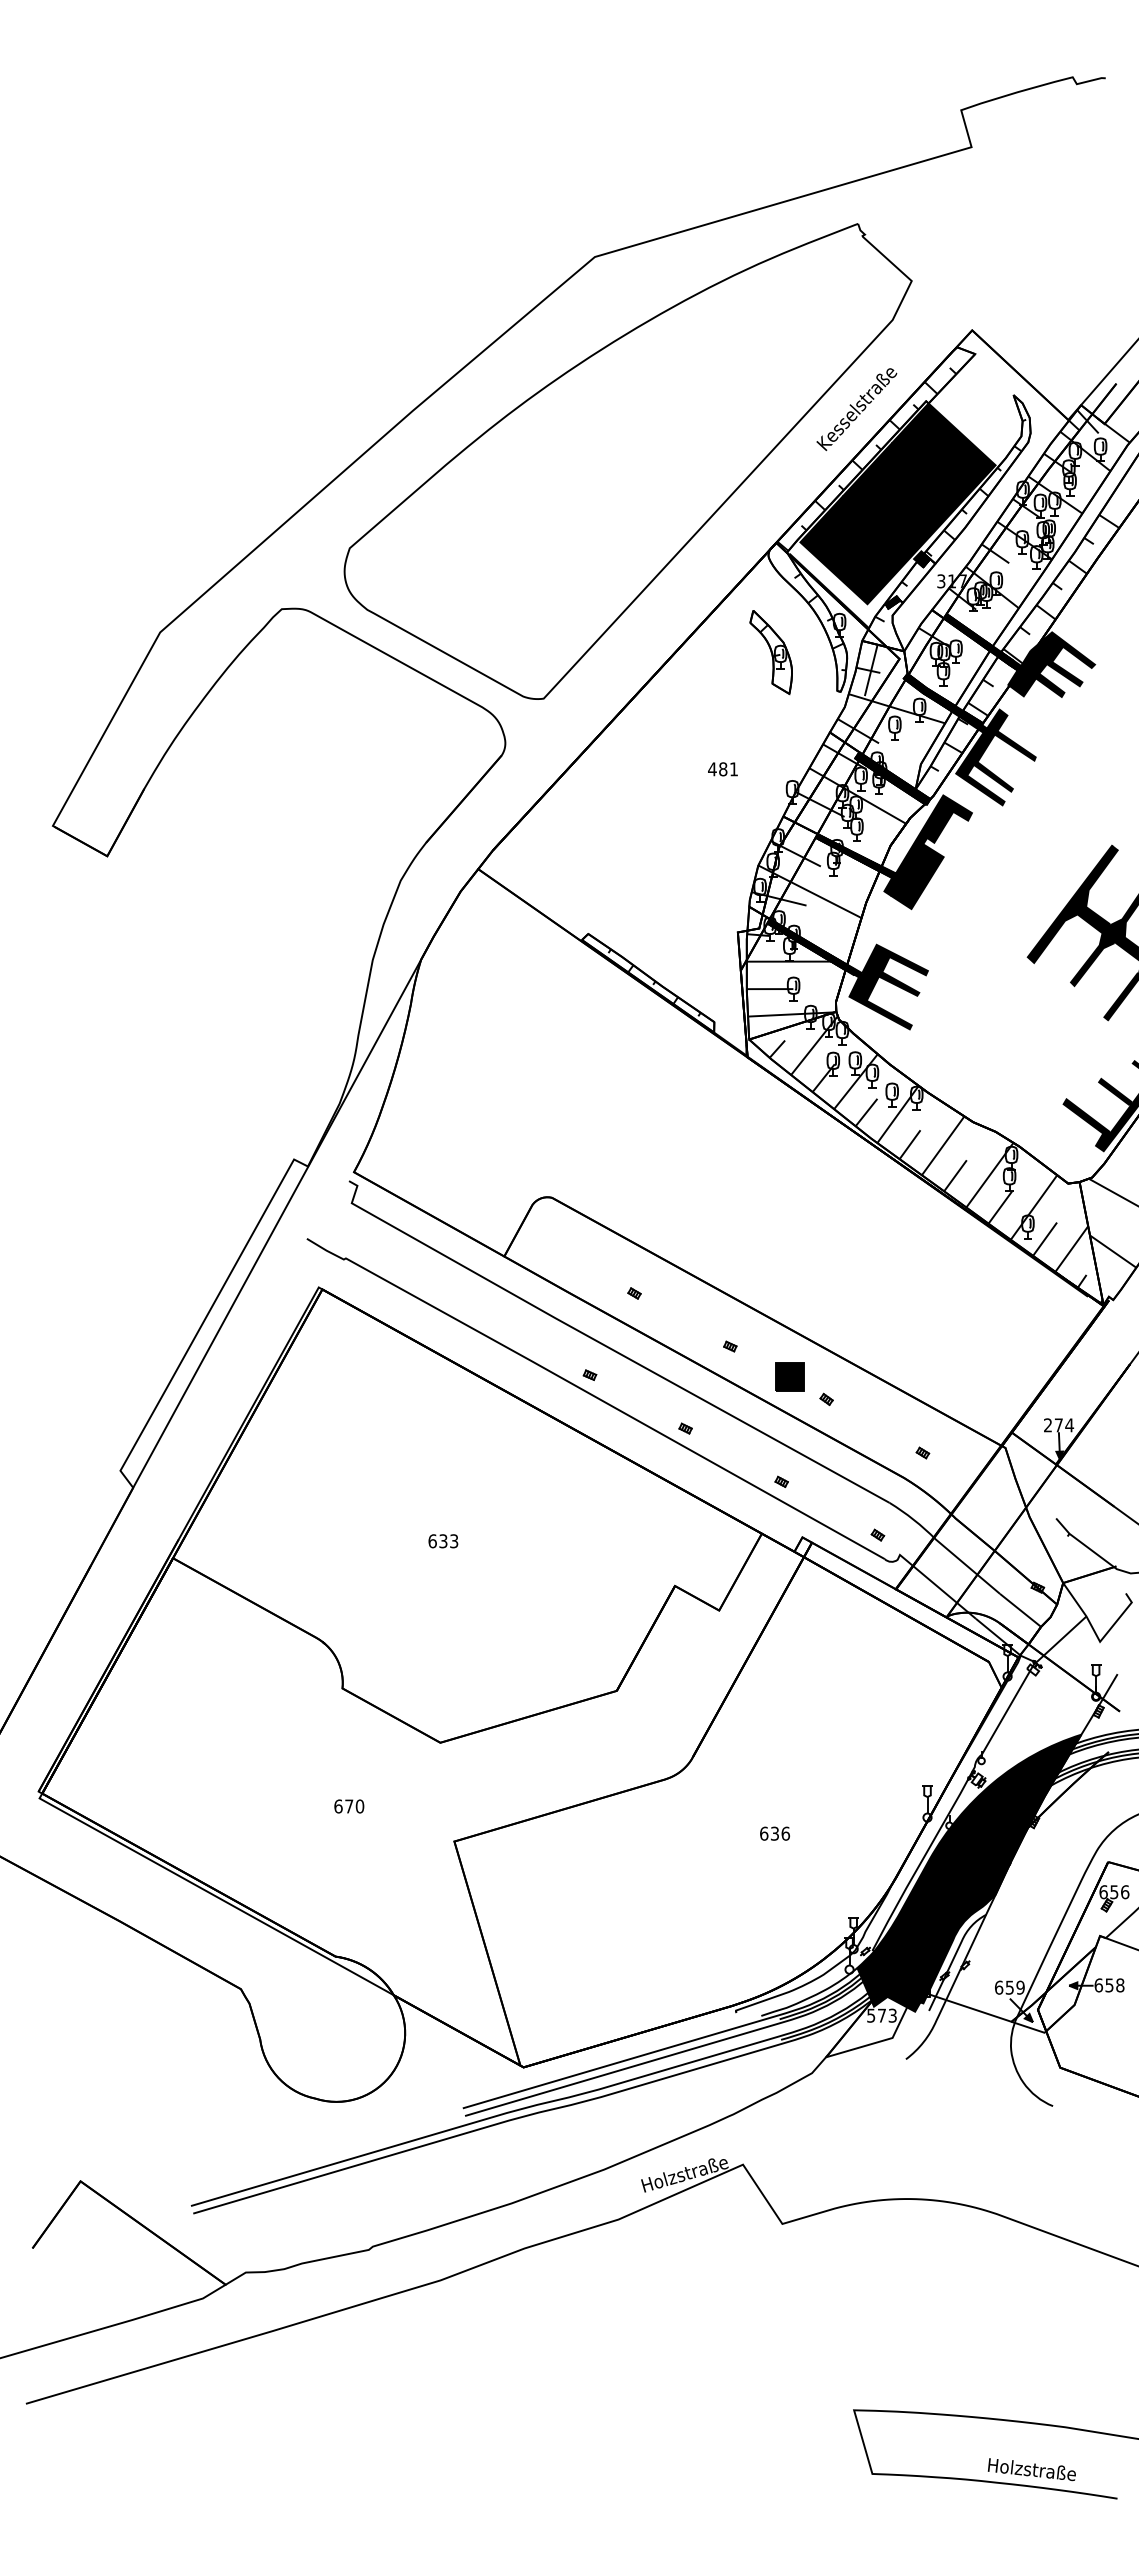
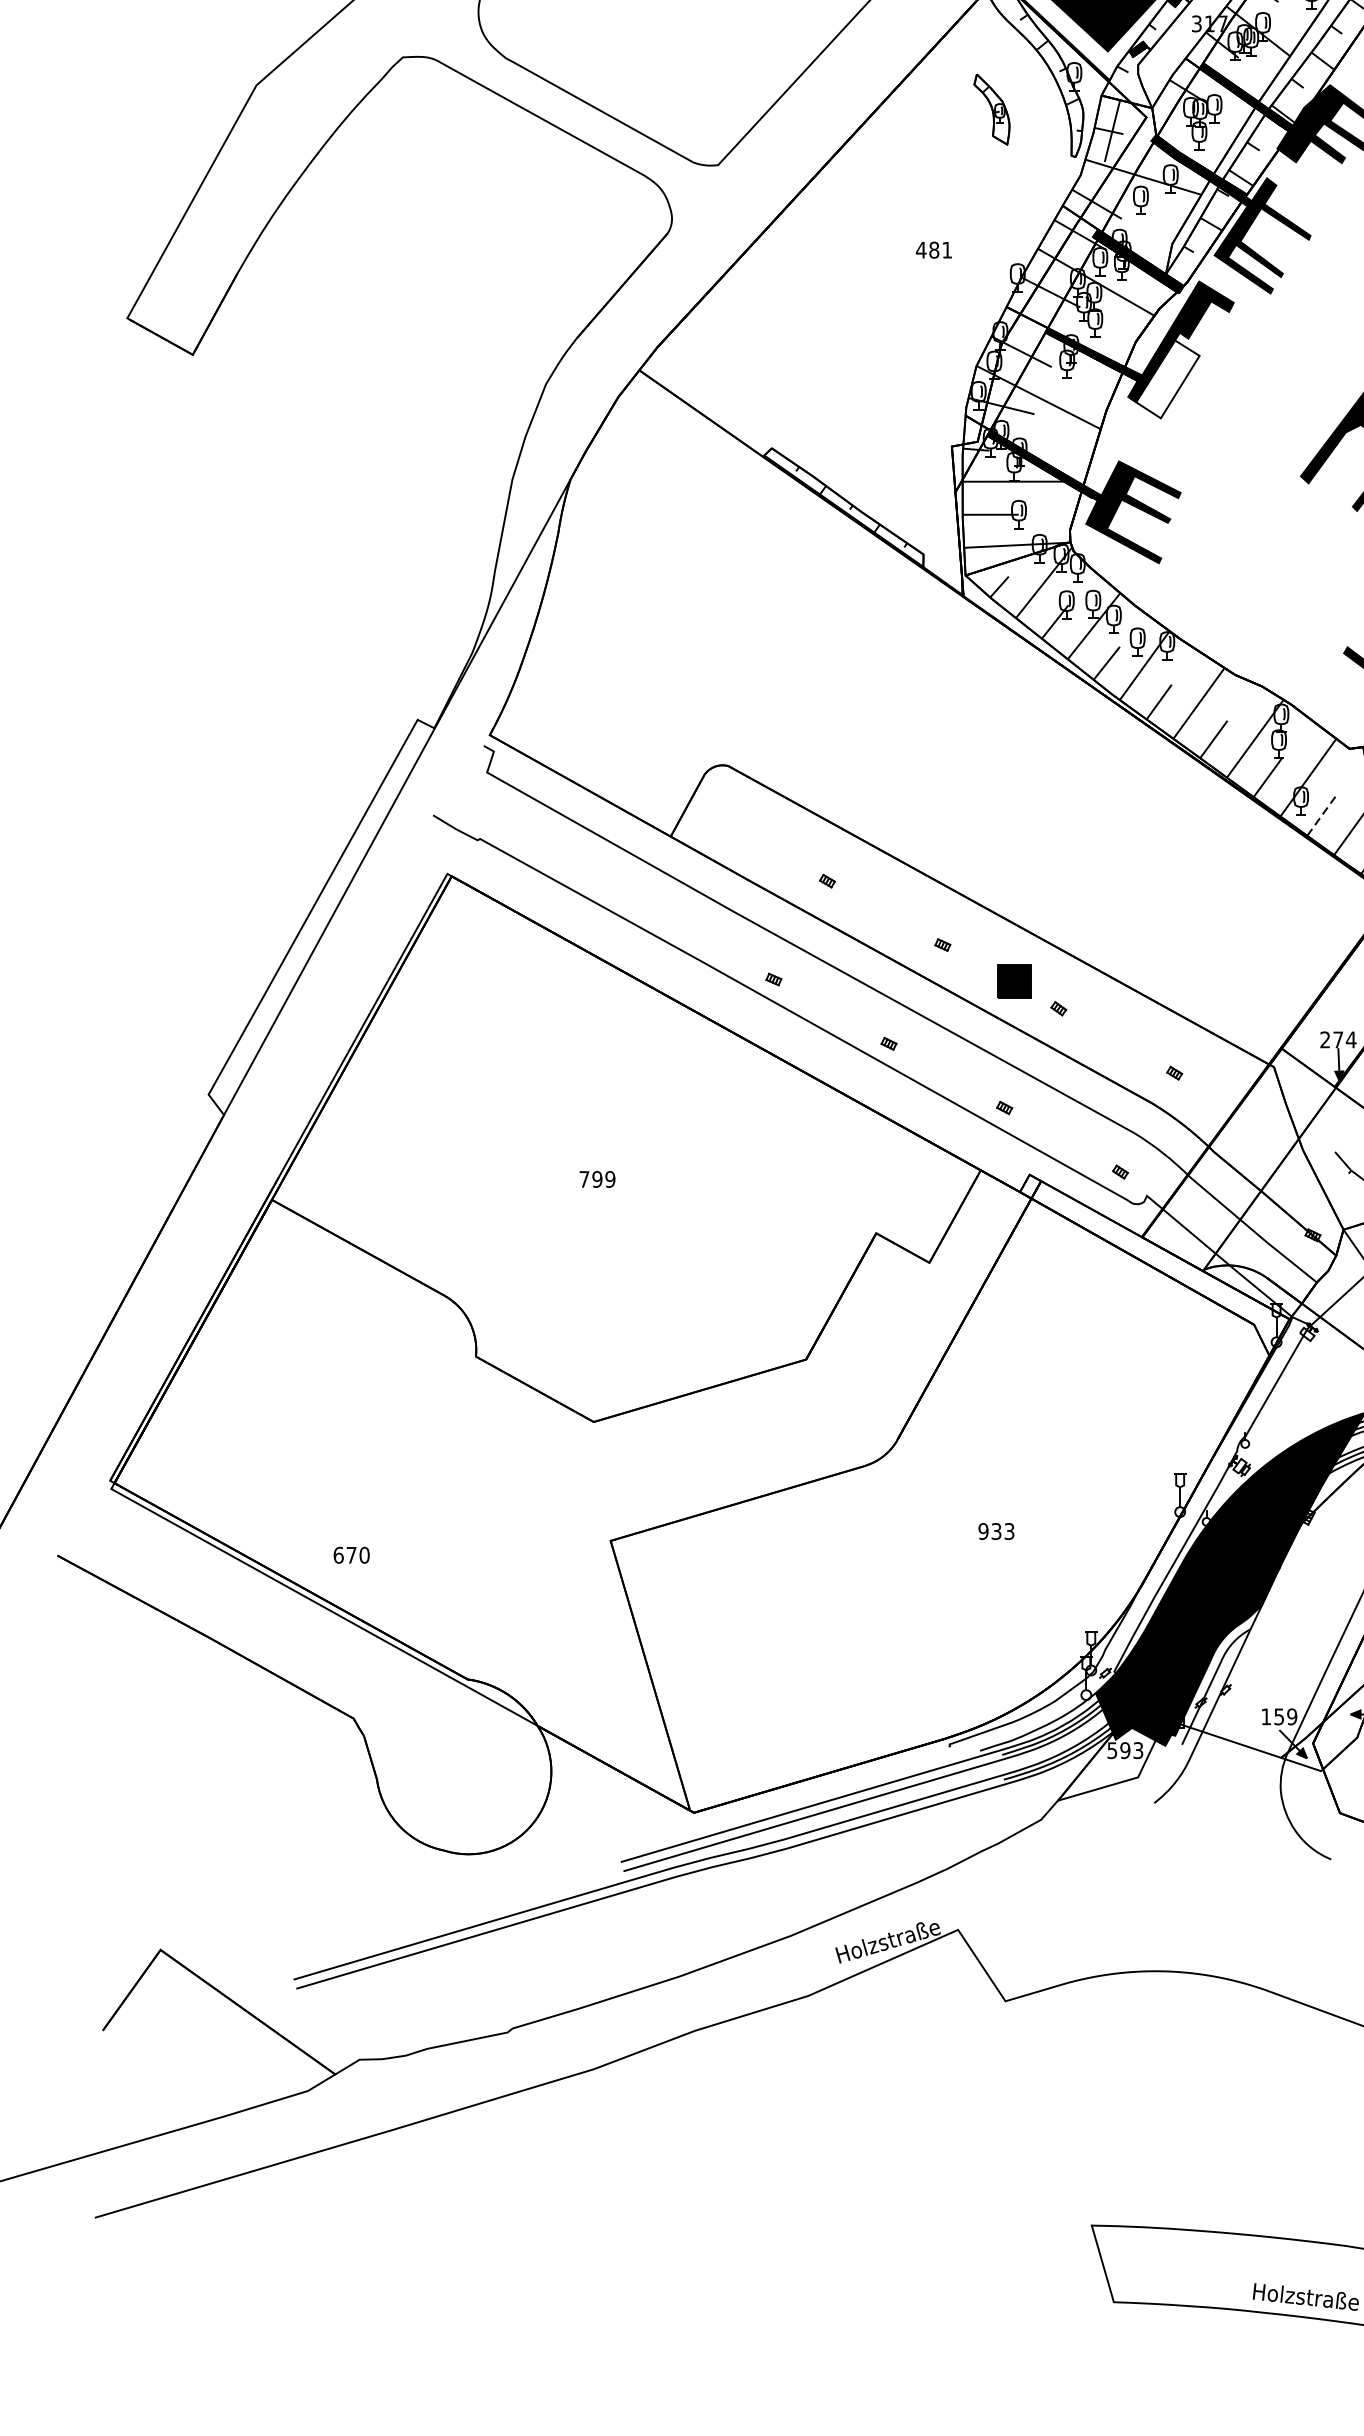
part: (770, 652) -> (991, 109), size x0.7
fill: (916, 876) -> (1166, 379), removed
line: (1045, 1238) -> (1322, 814), solid -> dashed
text: (443, 1541) -> (597, 1179), 633 -> 799
text: (349, 1806) -> (351, 1555), moved
text: (775, 1833) -> (997, 1531), 636 -> 933
text: (999, 1987) -> (1266, 1716), 659 -> 159
text: (881, 2015) -> (1124, 1750), 573 -> 593

